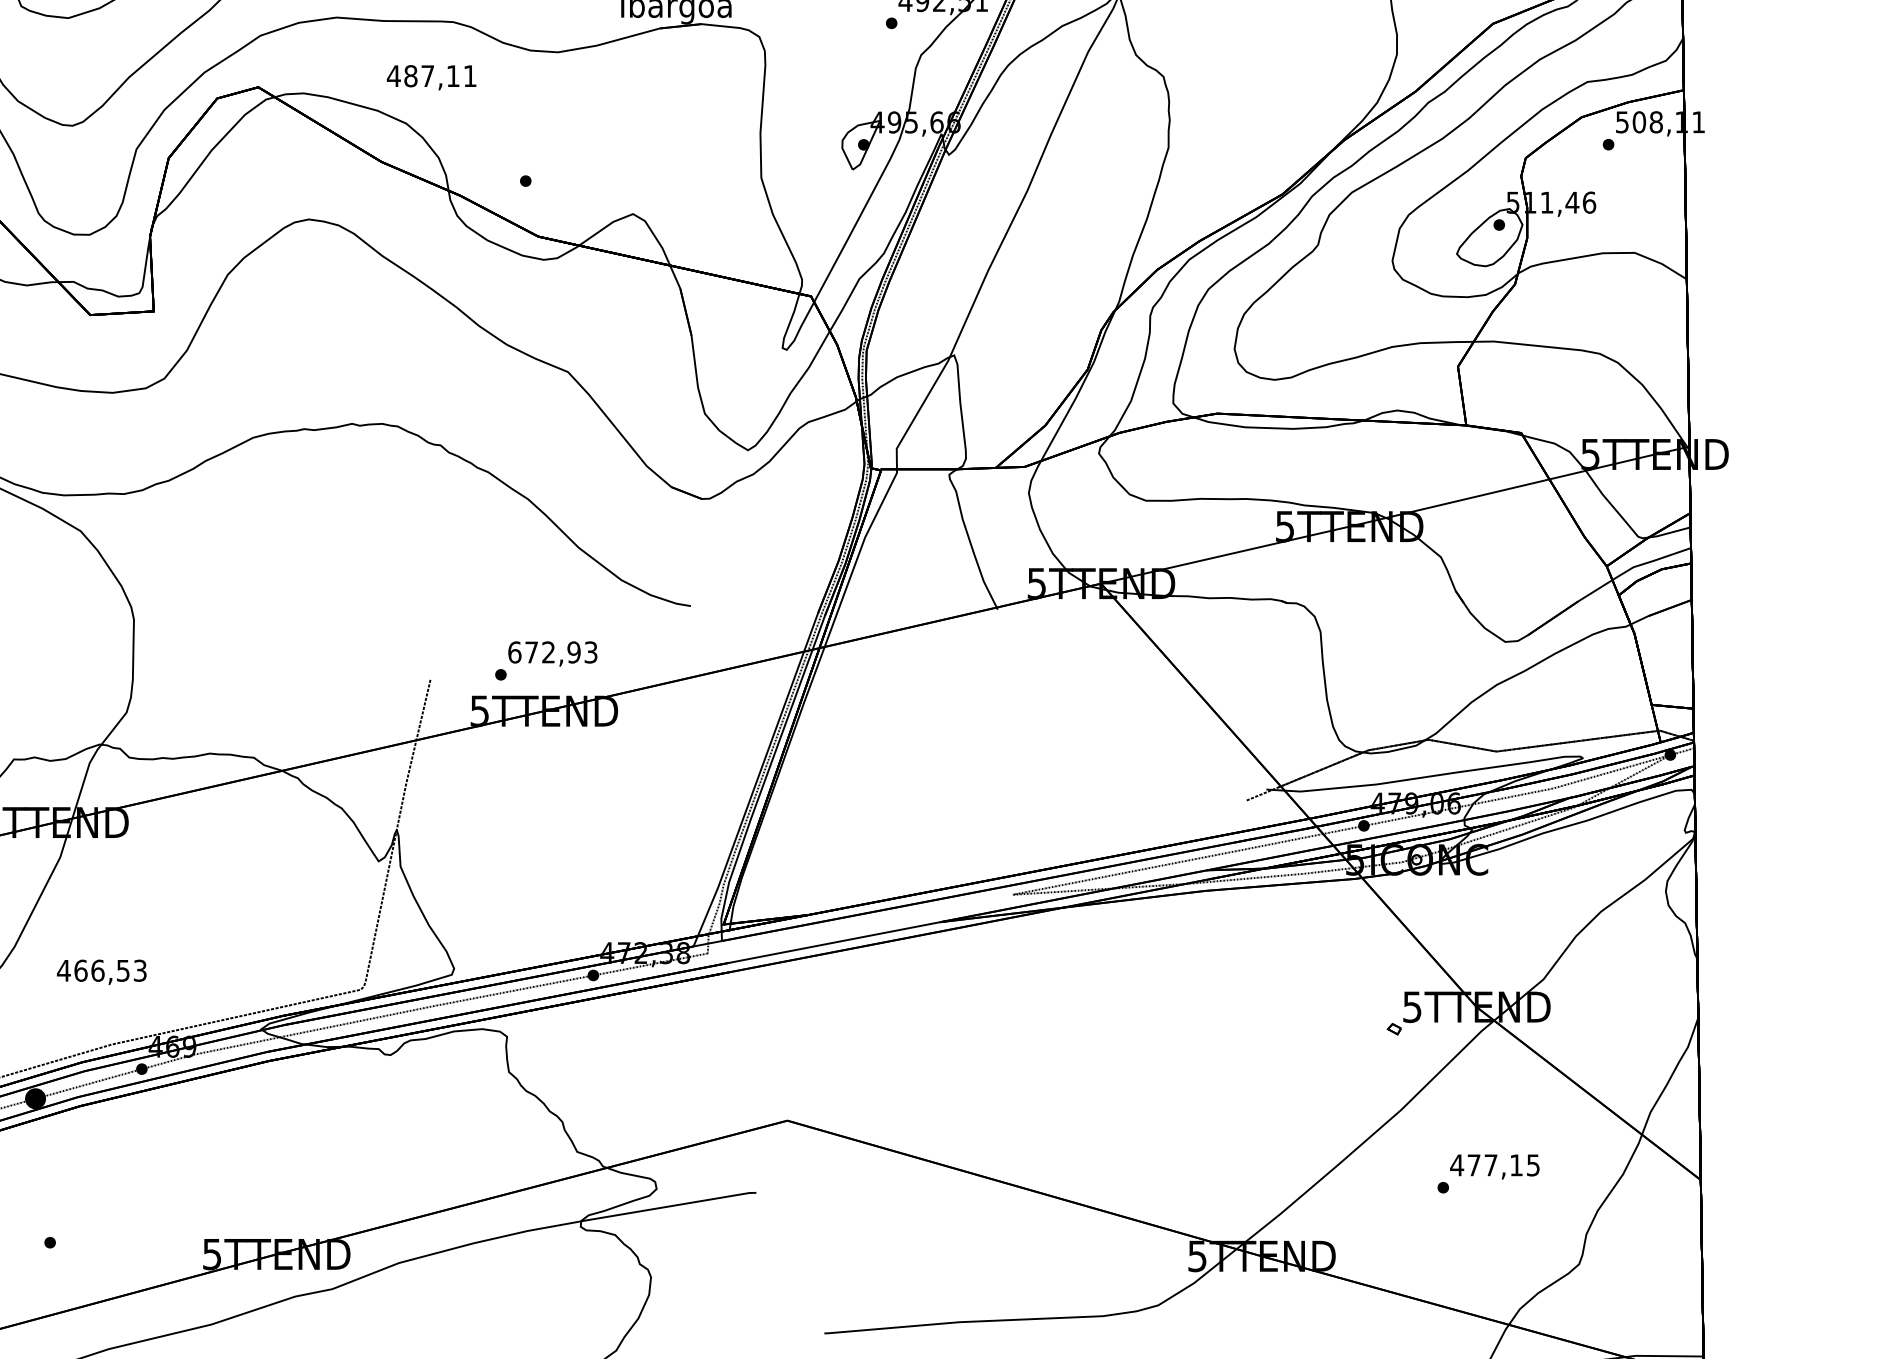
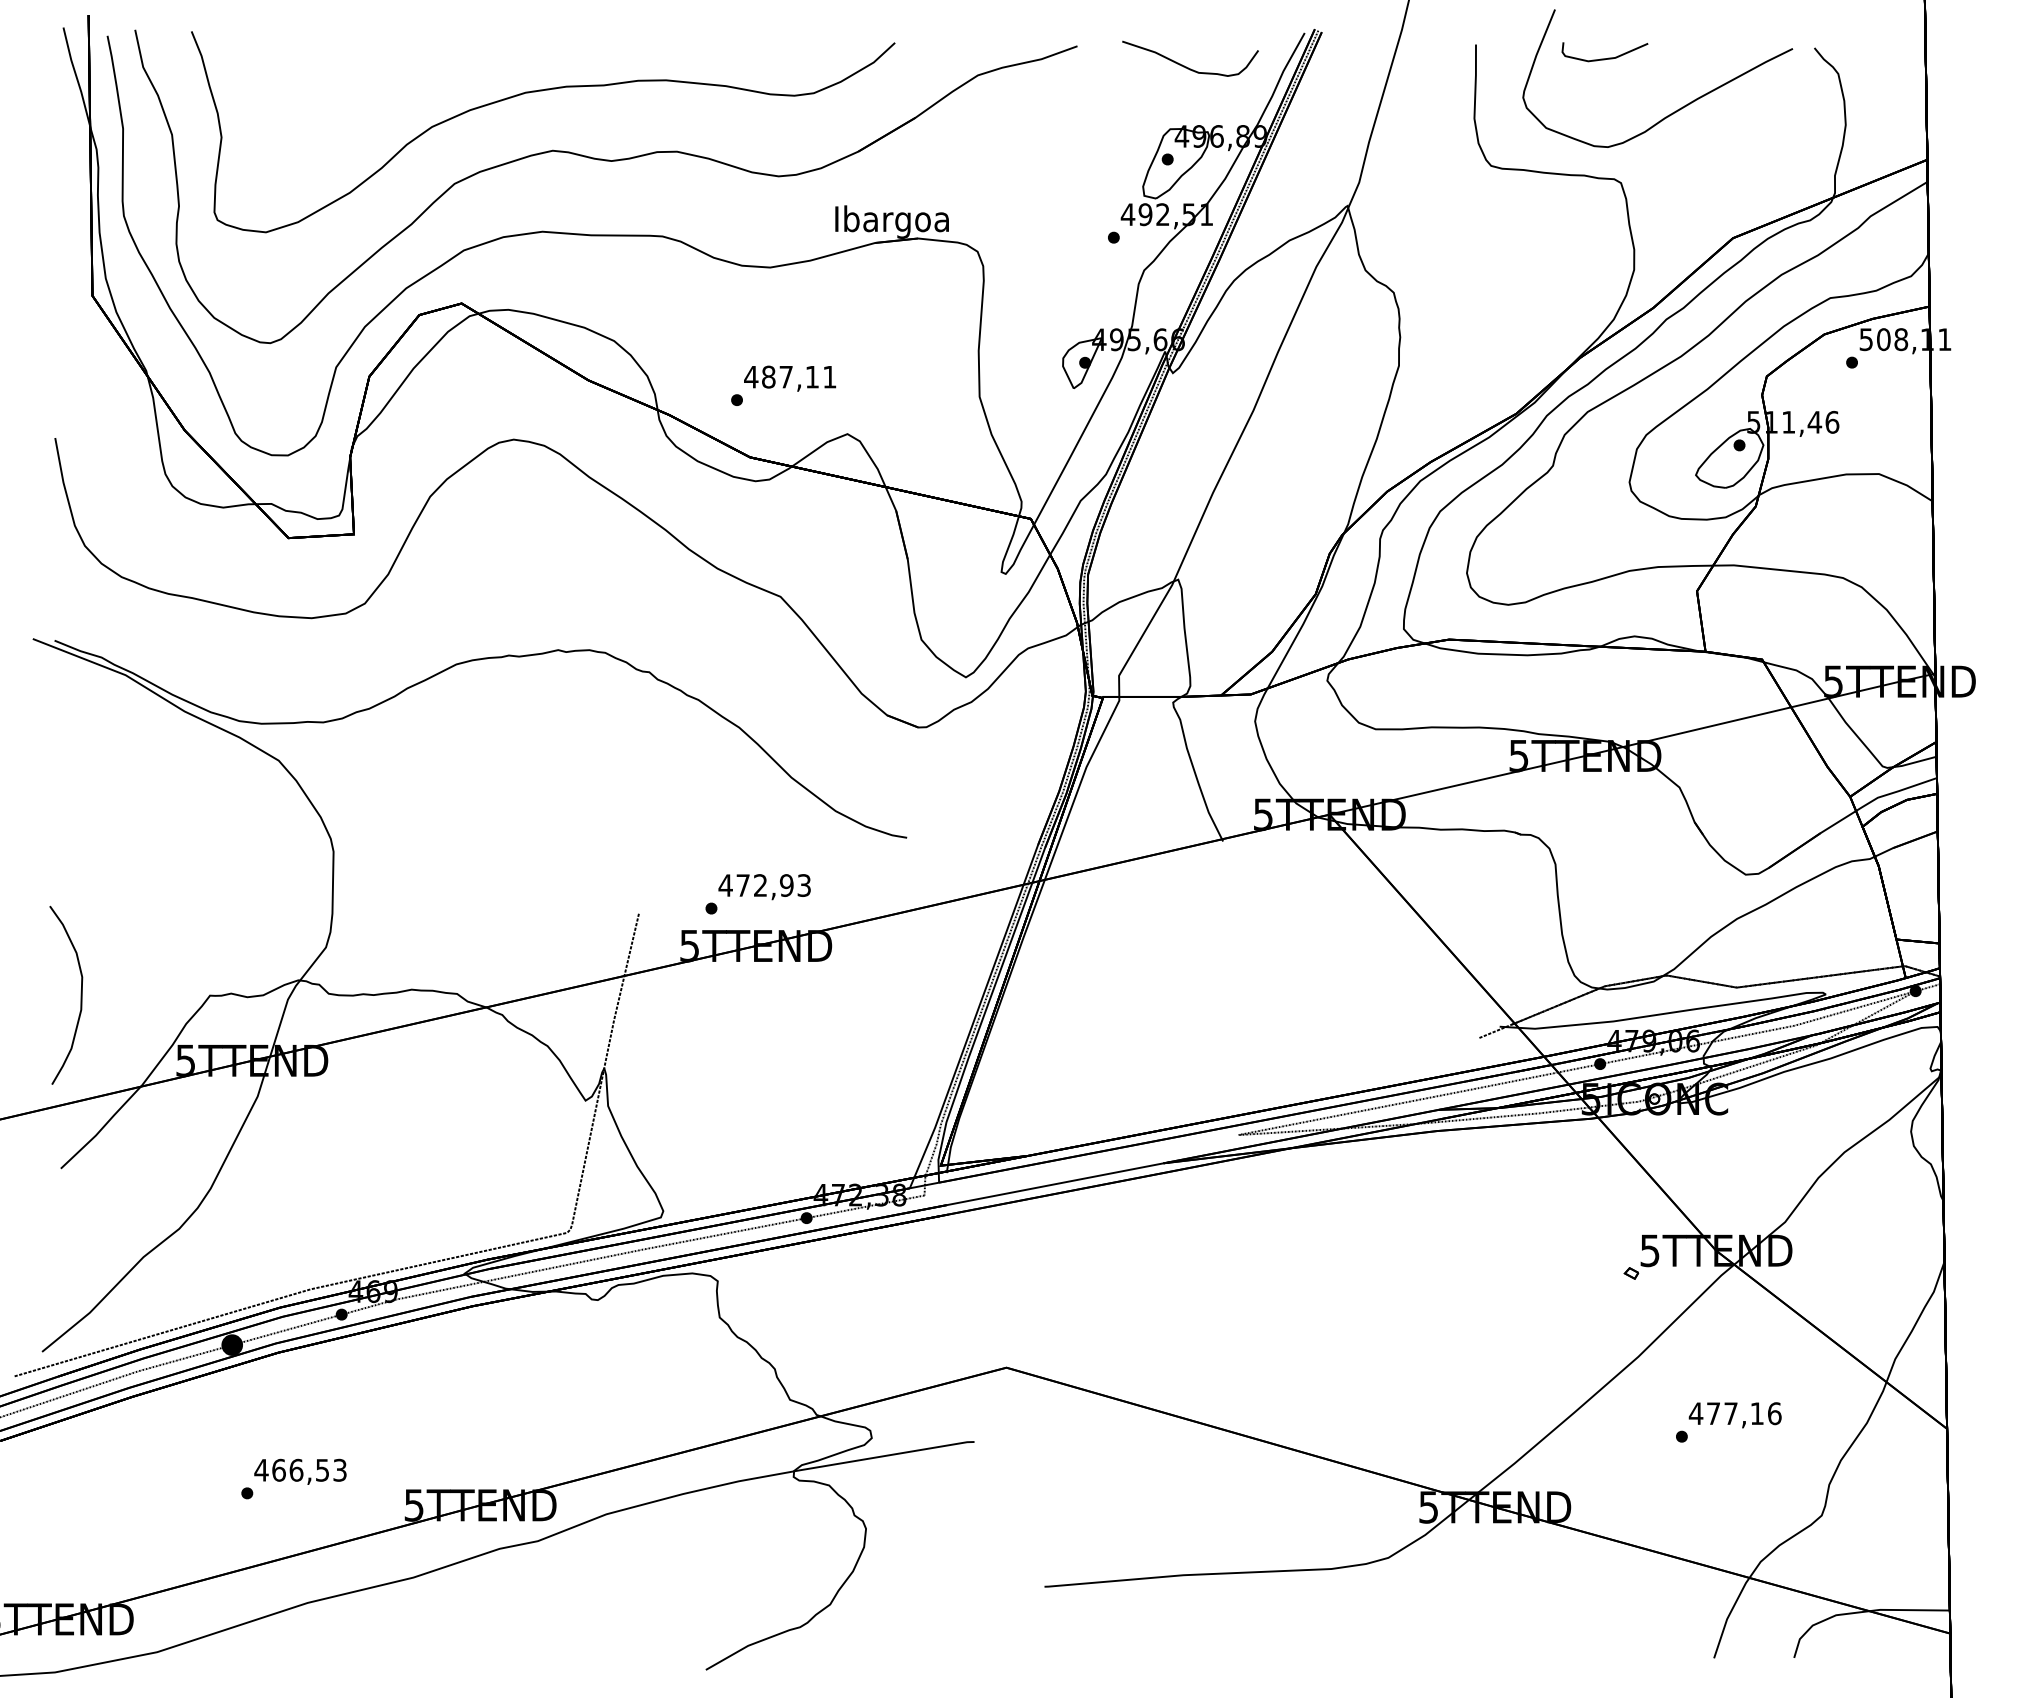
text: (432, 77) -> (790, 378), moved
text: (514, 652) -> (725, 885), 672,93 -> 472,93
text: (101, 971) -> (300, 1471), moved
text: (1533, 1165) -> (1774, 1413), 477,15 -> 477,16

